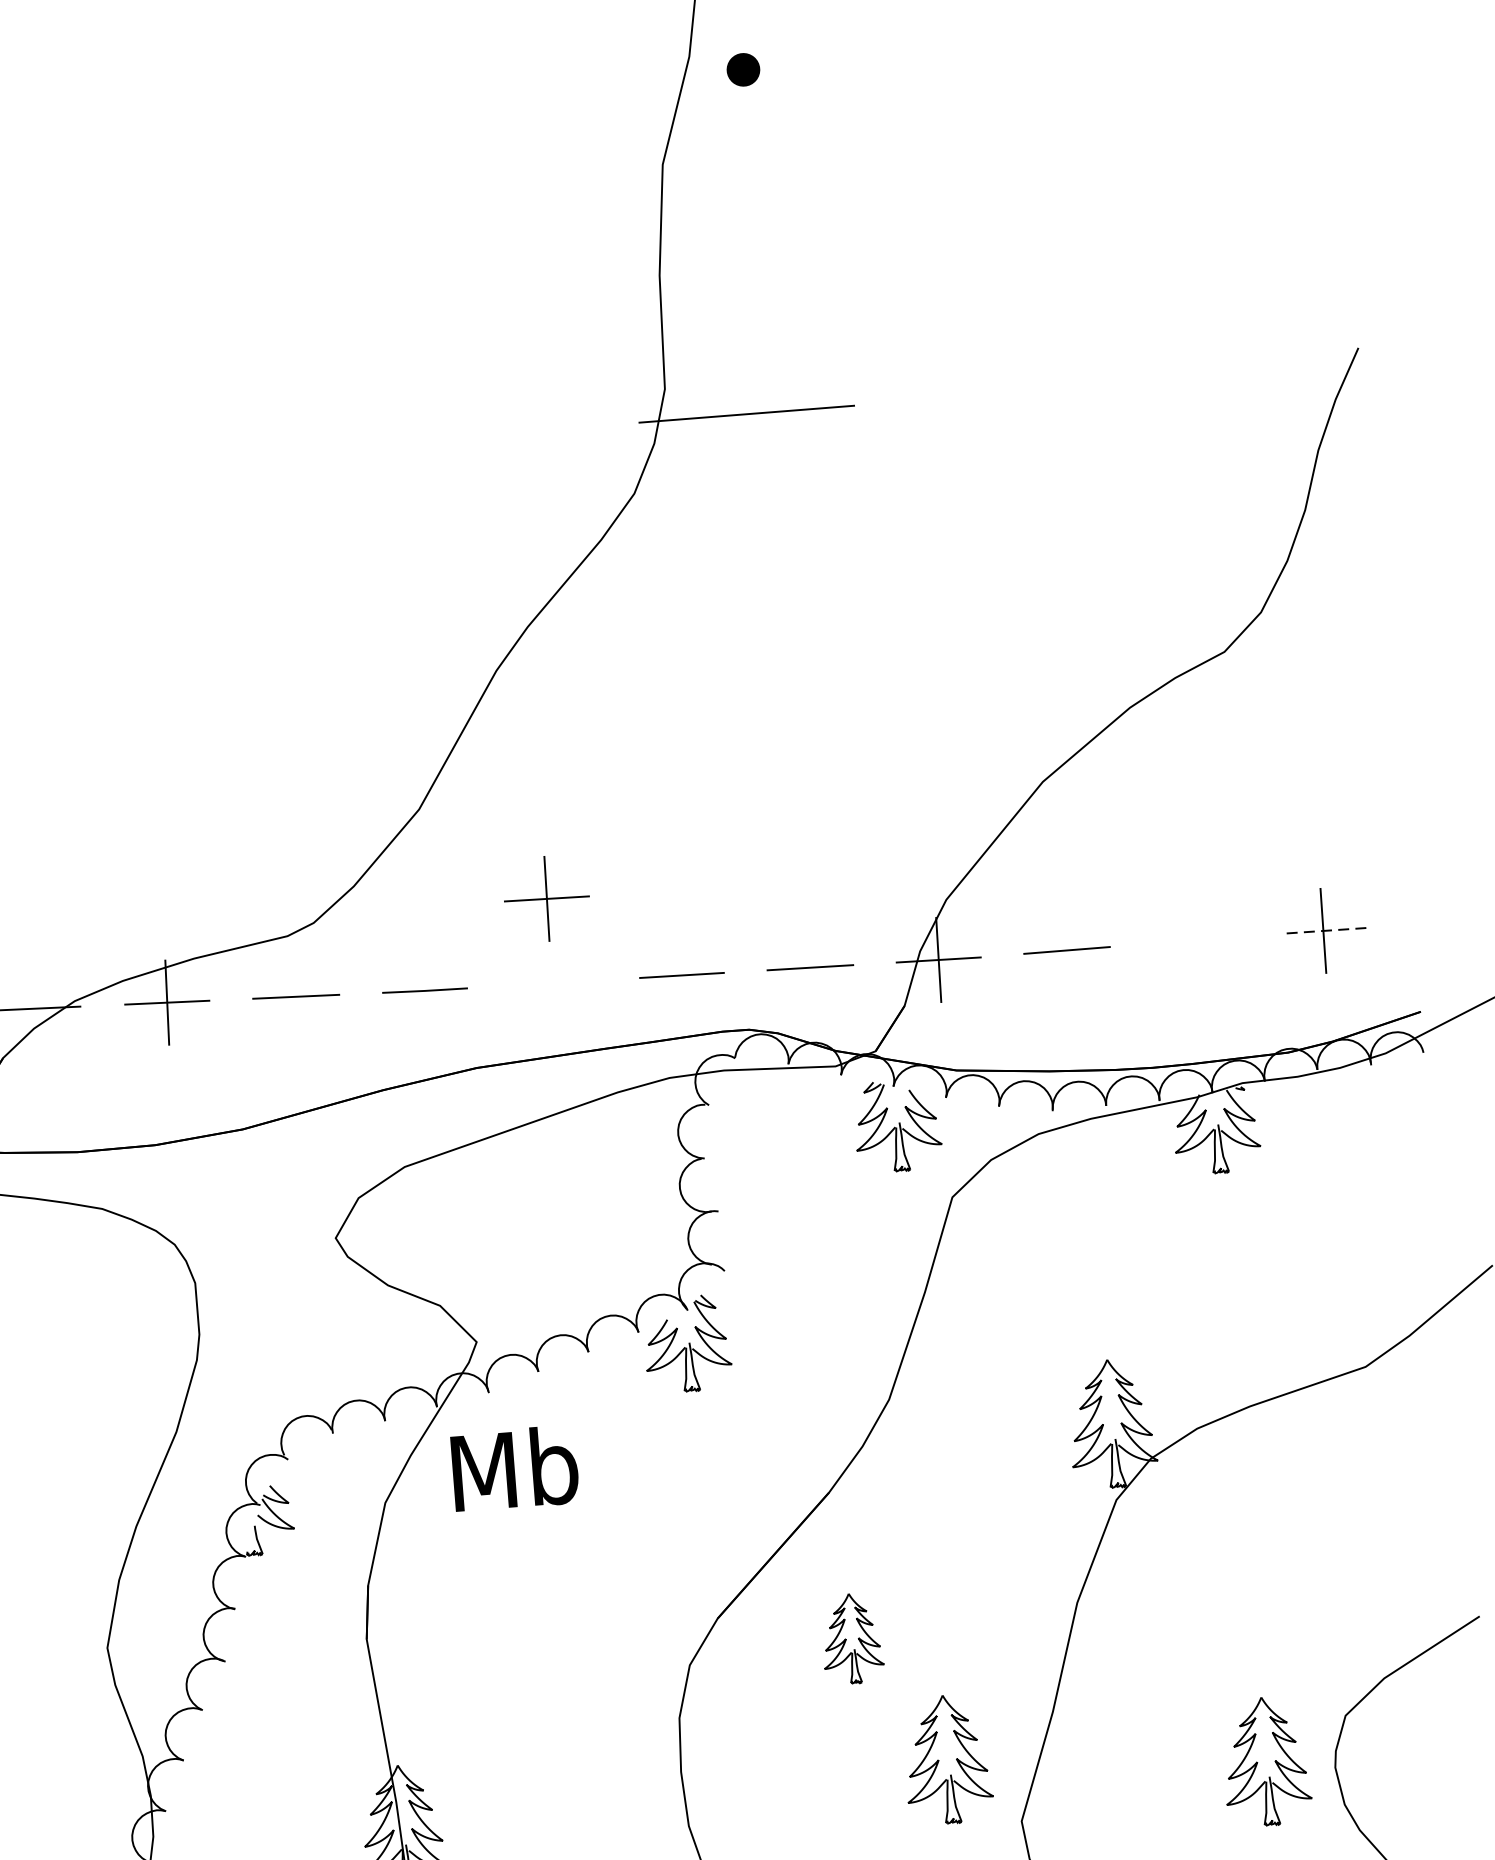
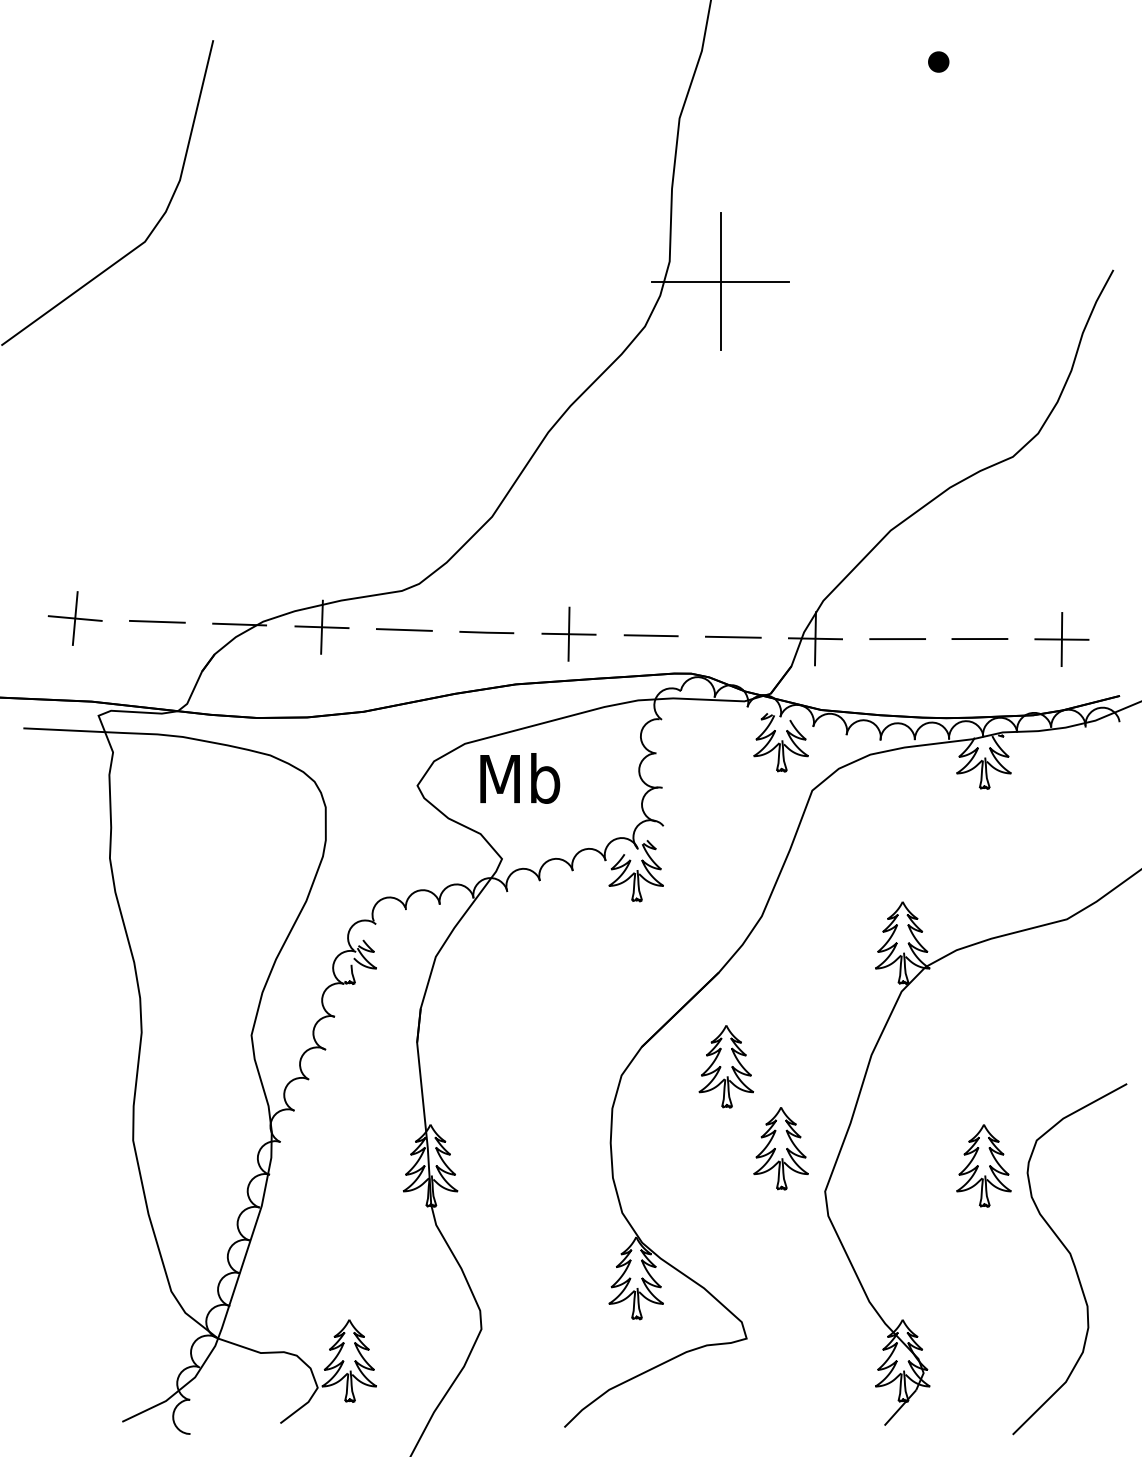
part: (743, 69) -> (938, 61), moved
line: (746, 414) -> (720, 281), added
part: (546, 897) -> (568, 633), moved
line: (1322, 930) -> (1061, 639), dashed -> solid
line: (1194, 940) -> (979, 639), added
text: (515, 1468) -> (520, 778), moved
part: (852, 1638) -> (726, 1066), size x1.43

